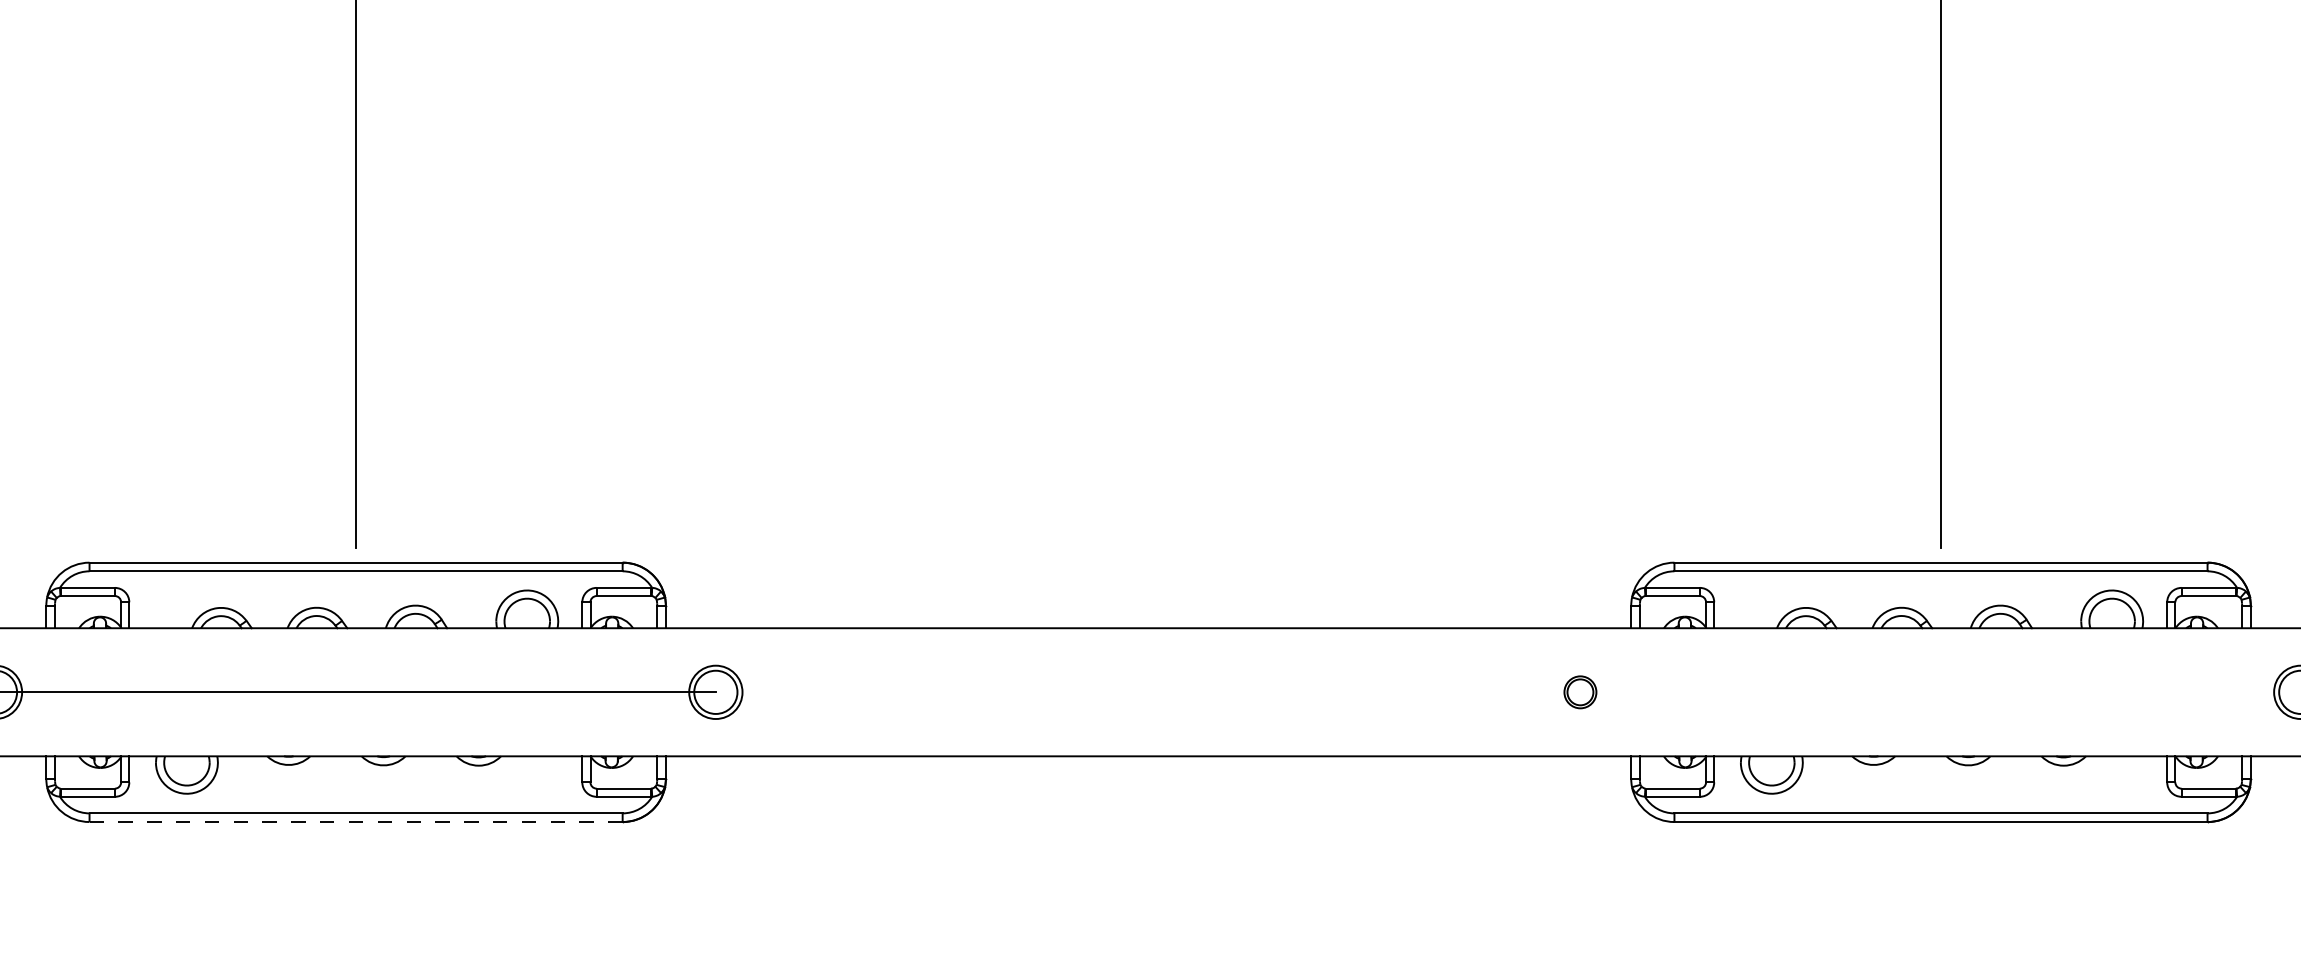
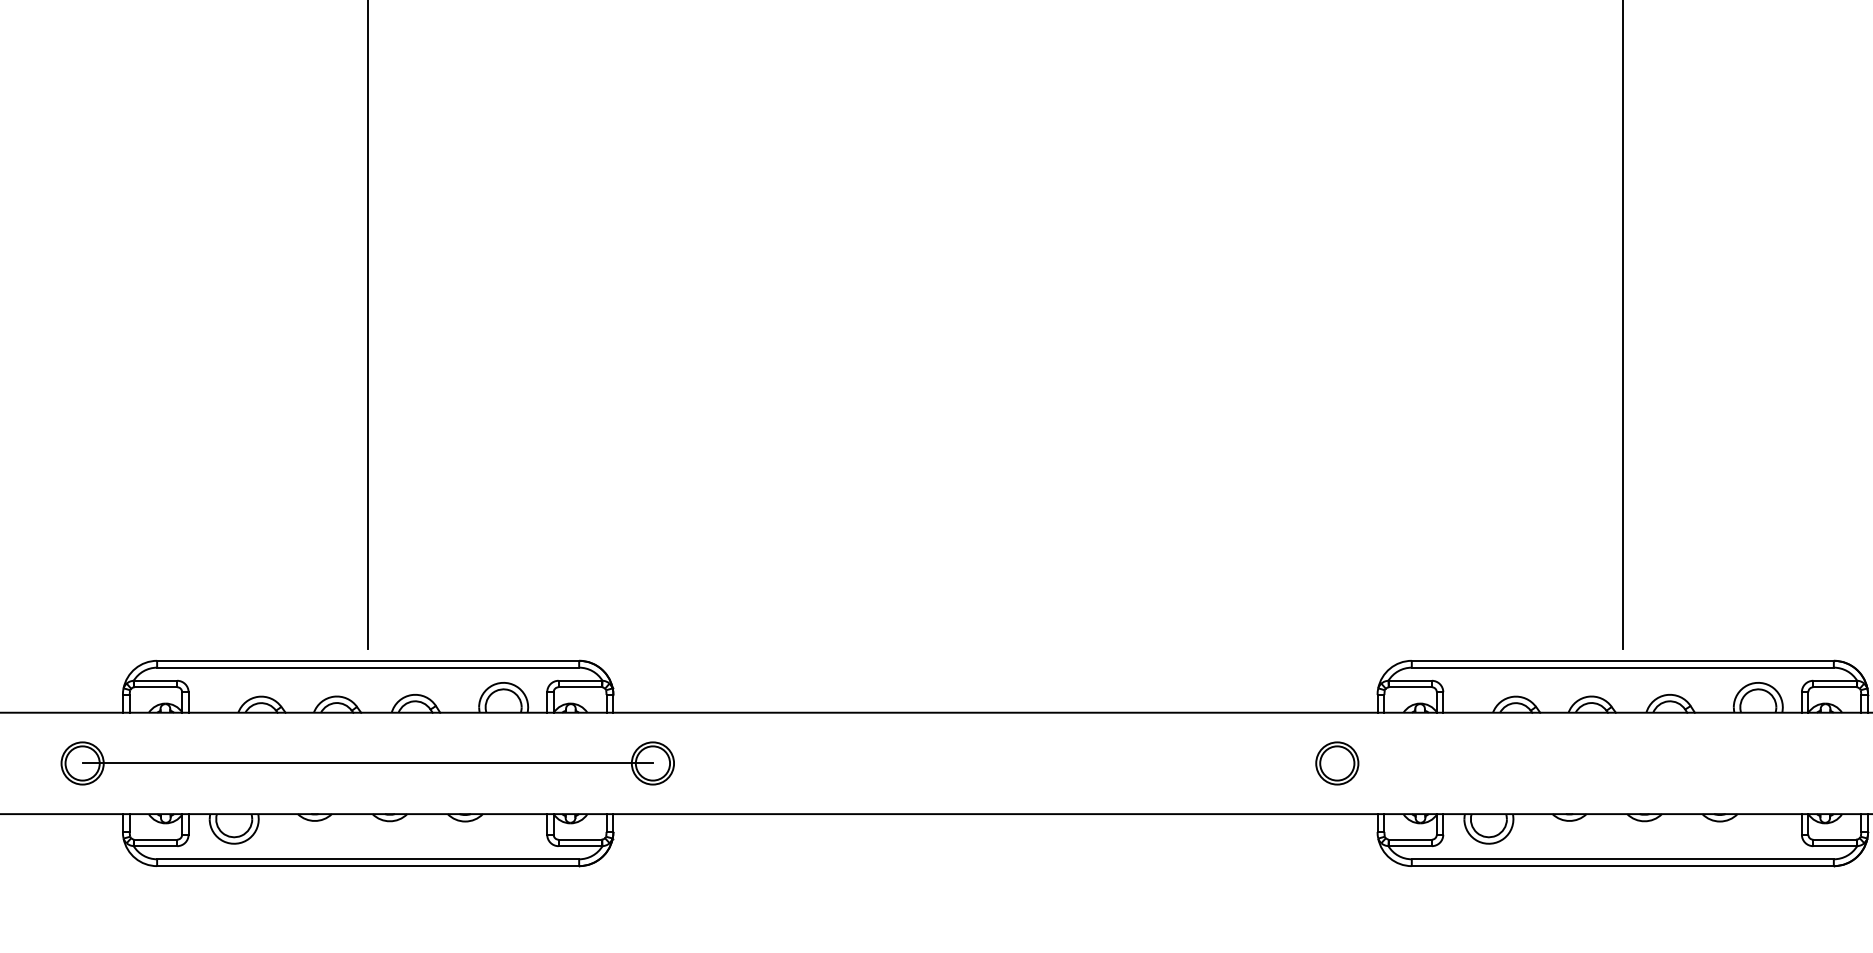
part: (1580, 692) -> (1337, 763), size x1.67
line: (355, 822) -> (367, 866), dashed -> solid

